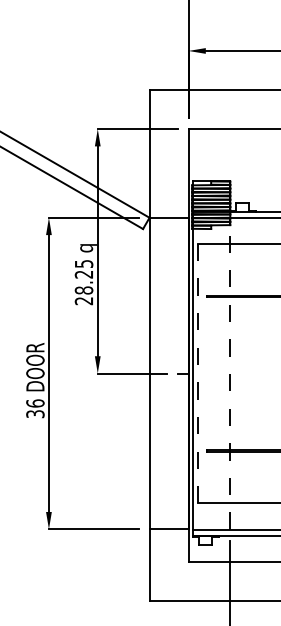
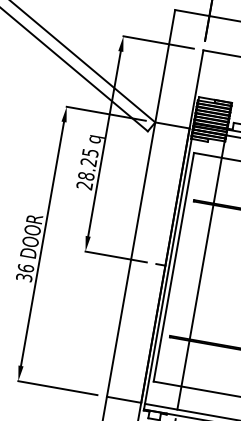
line: (198, 373) -> (174, 267), dashed -> solid
line: (229, 376) -> (201, 274), dashed -> solid

